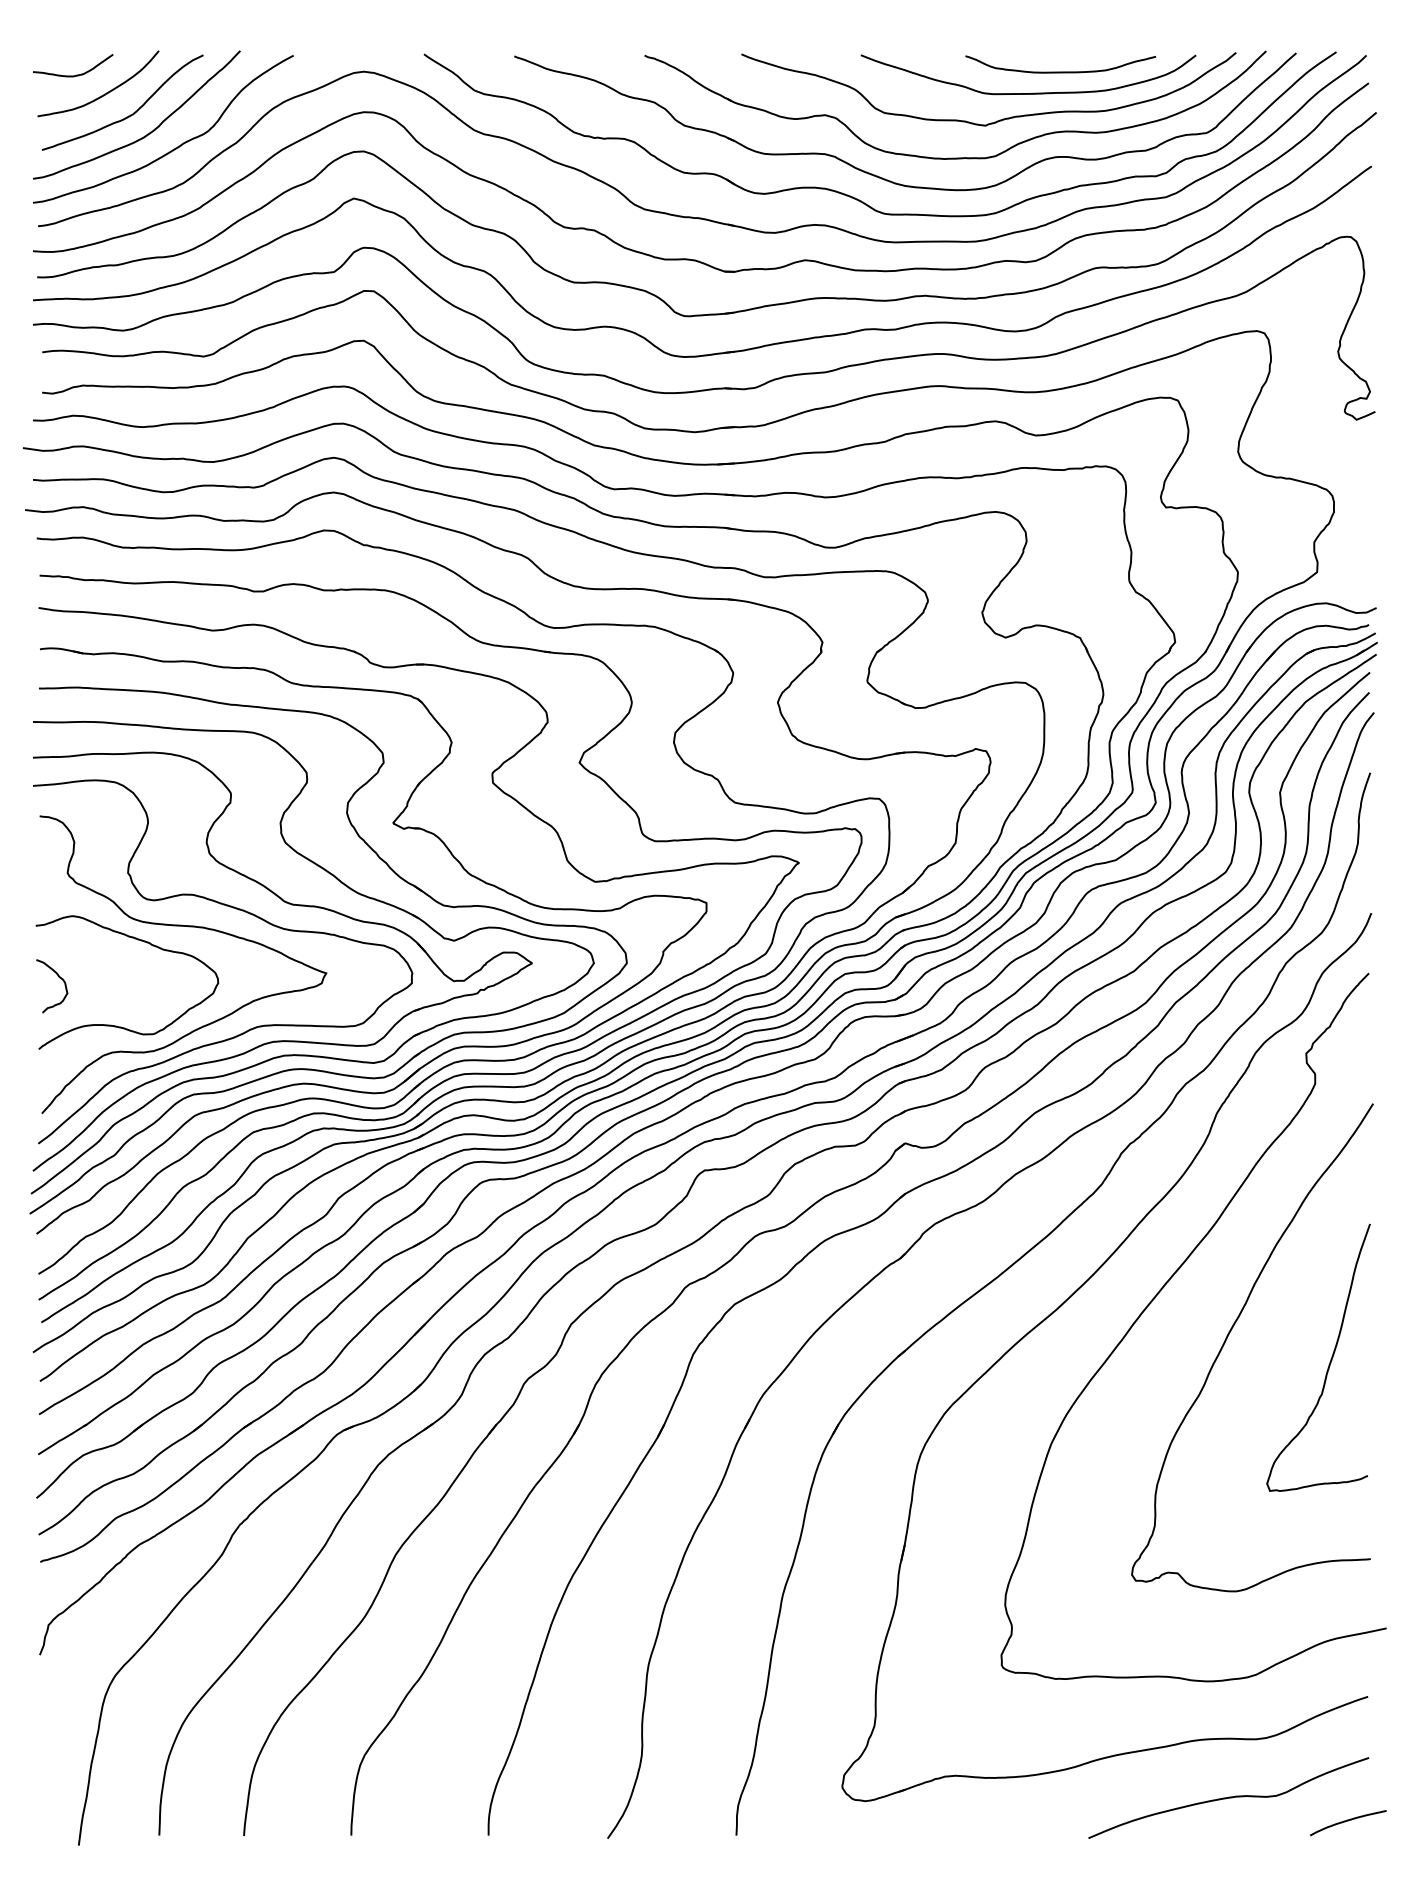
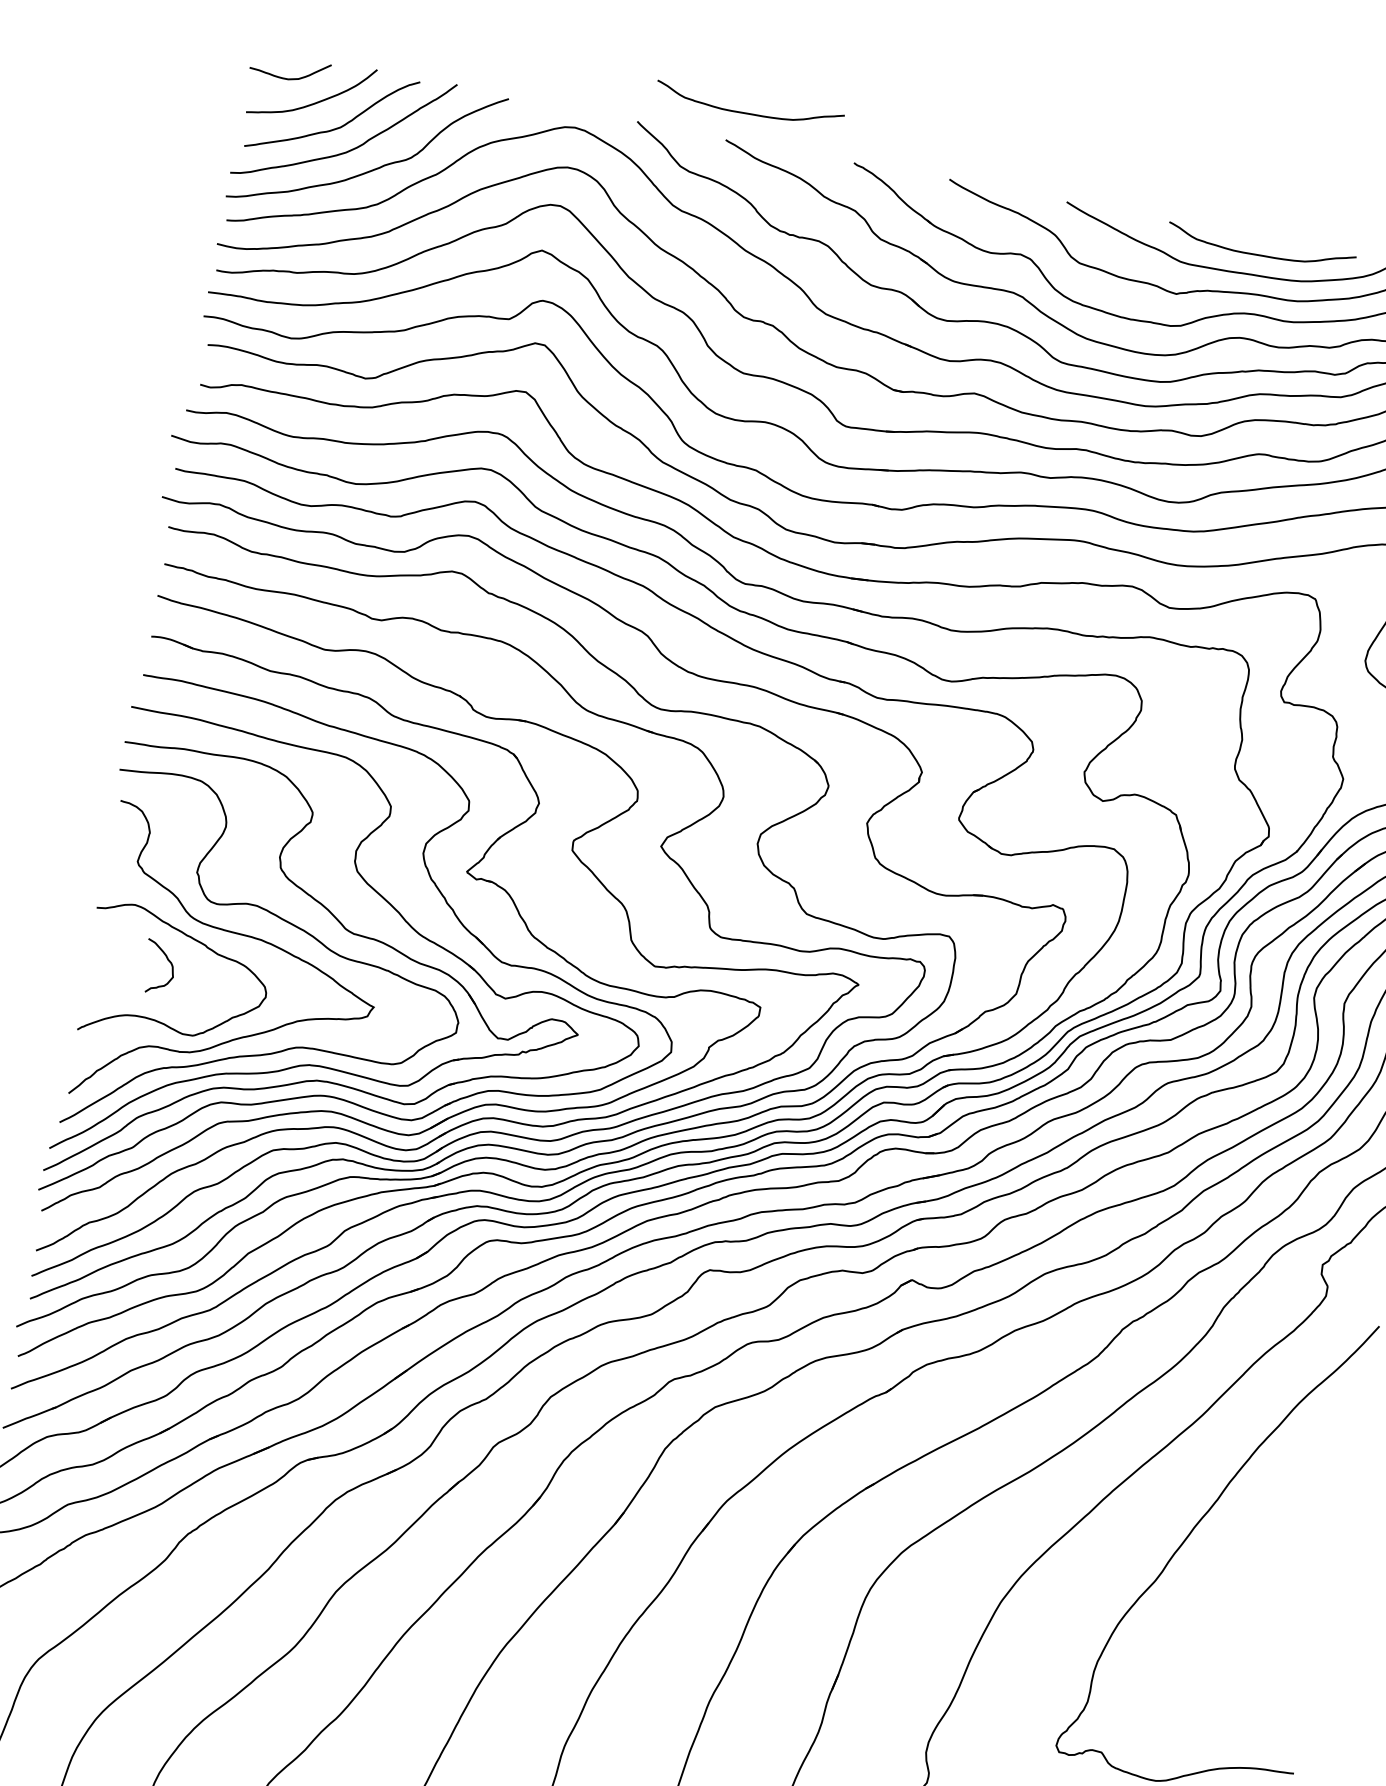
curve: (531, 25) -> (748, 112), added
curve: (59, 978) -> (167, 961), moved
curve: (1329, 1362) -> (1289, 1572), removed

